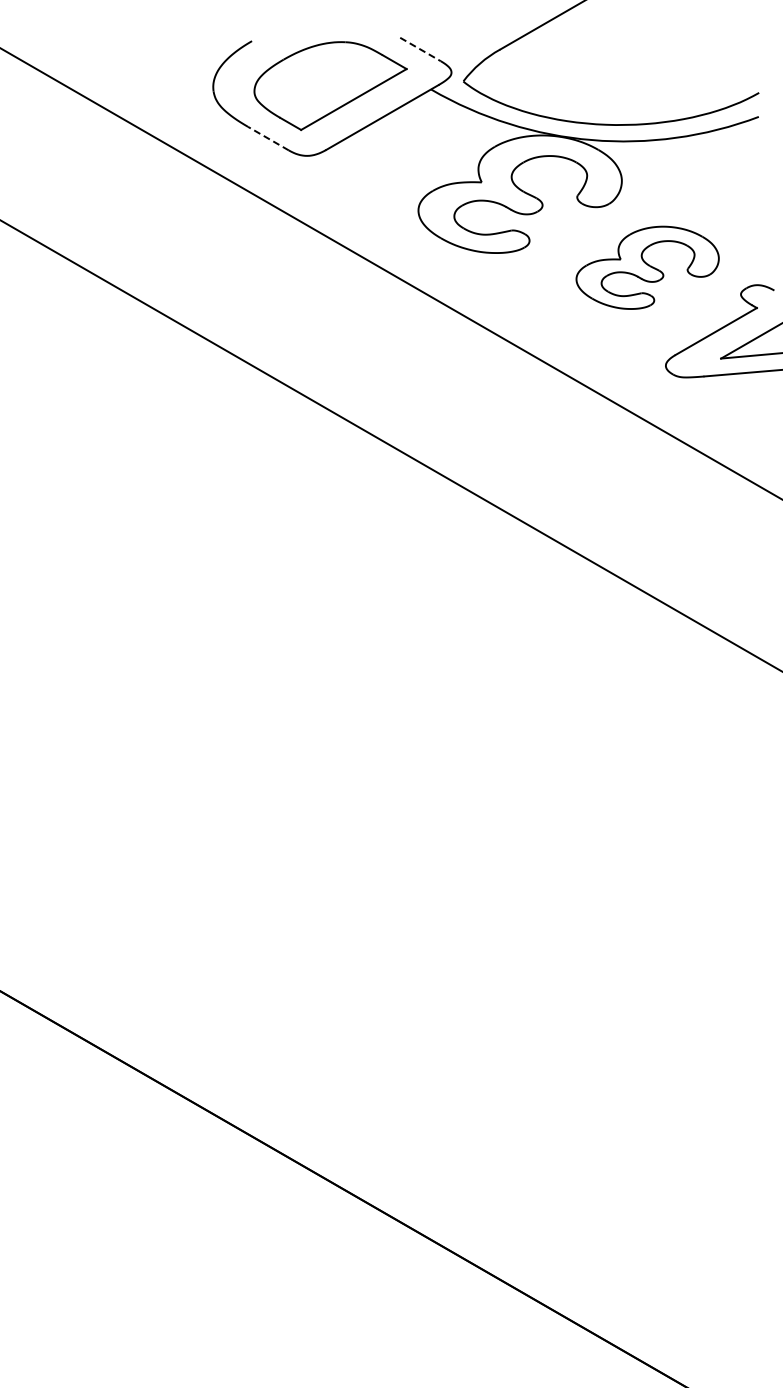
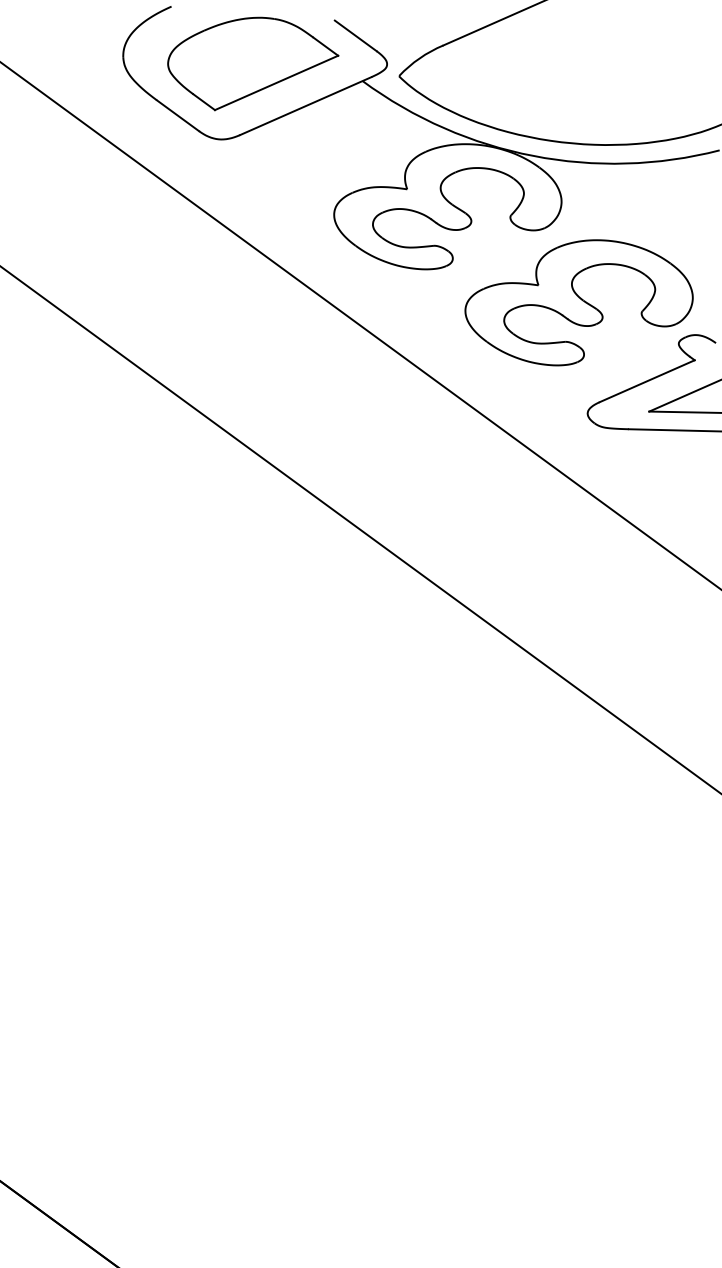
line: (420, 49) -> (355, 35), dashed -> solid
line: (268, 138) -> (178, 115), dashed -> solid
part: (647, 267) -> (579, 302), size x1.43

